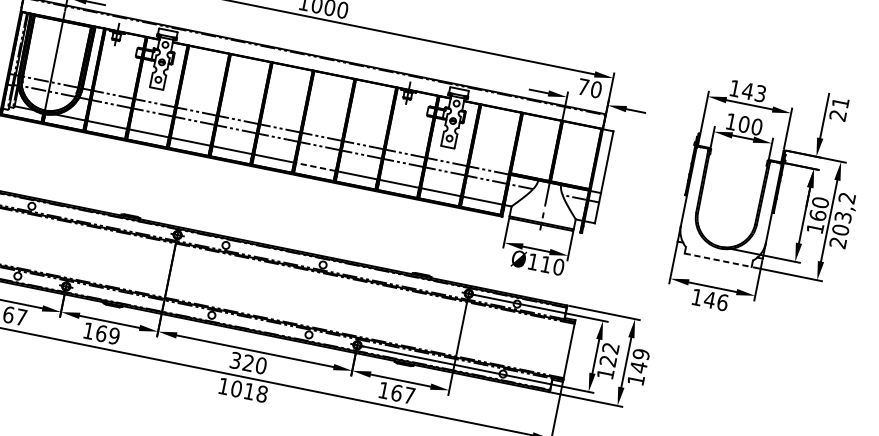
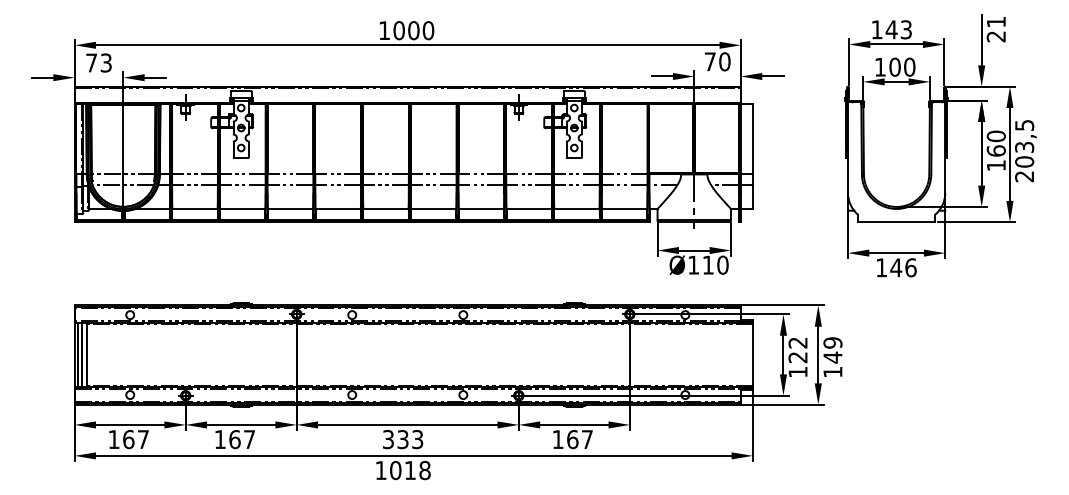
line: (315, 166) -> (433, 208), dashed -> solid
text: (847, 198) -> (1024, 125), 203,2 -> 203,5
line: (718, 260) -> (897, 222), dashed -> solid
text: (114, 336) -> (249, 439), 169 -> 167
text: (254, 364) -> (410, 439), 320 -> 333

